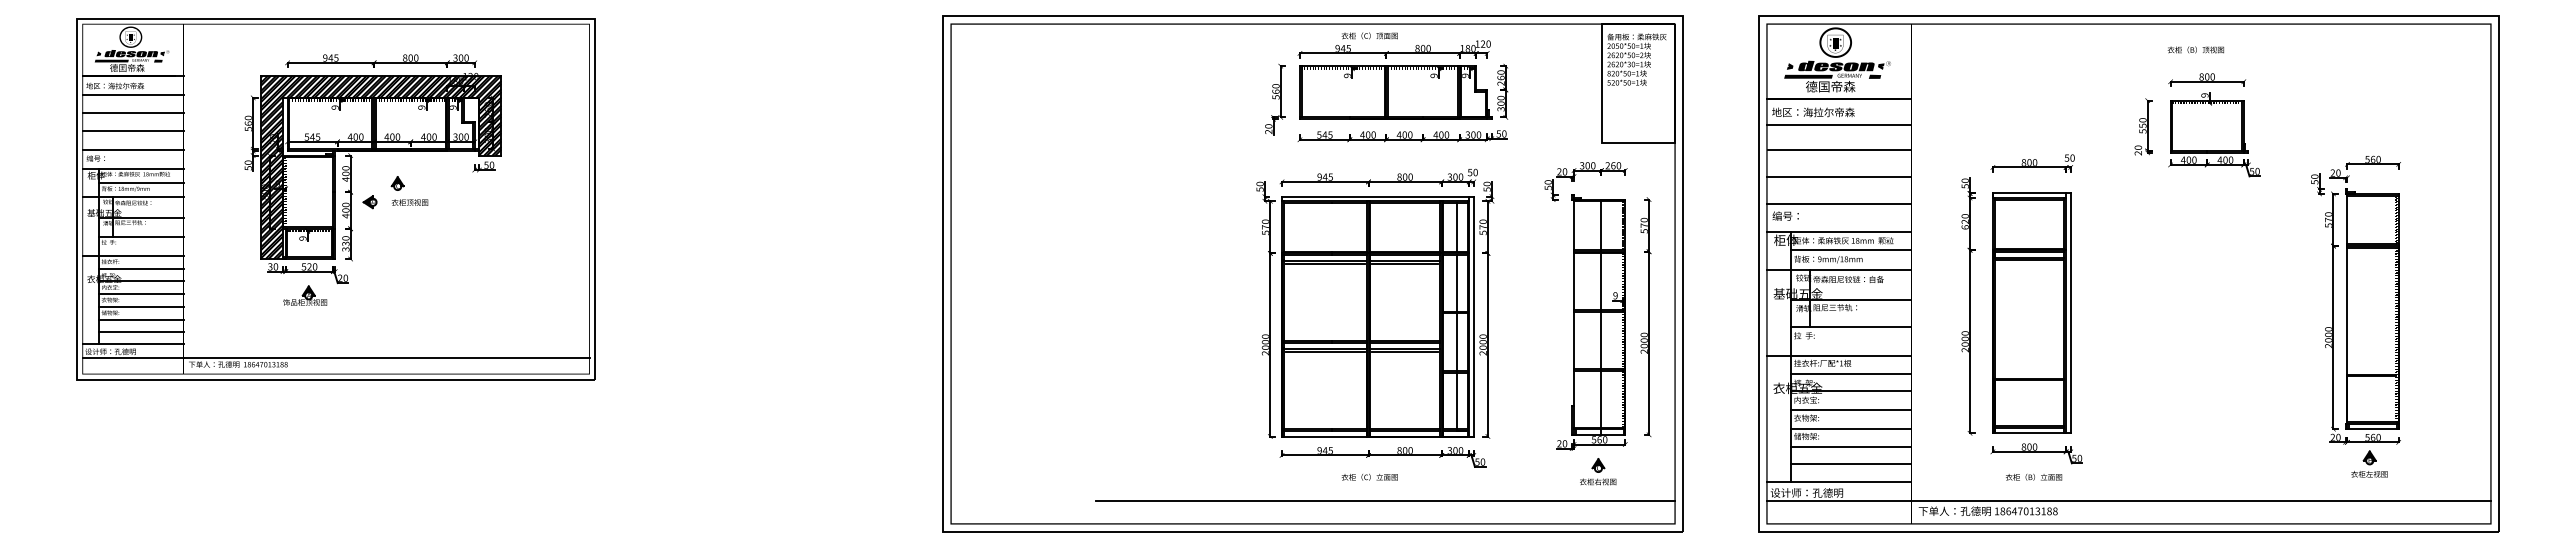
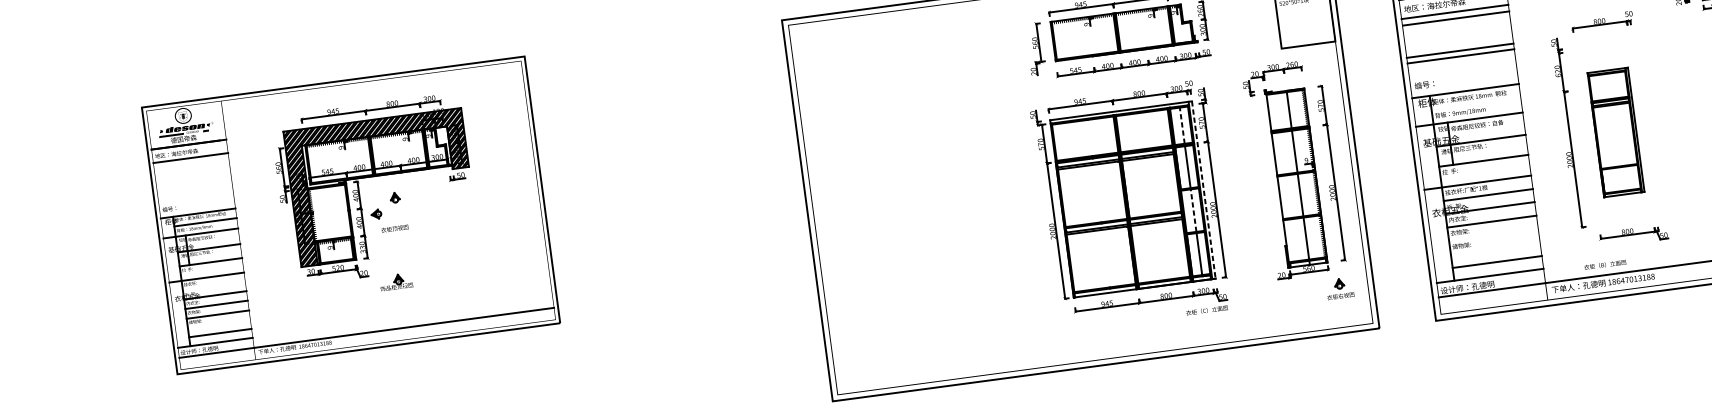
line: (133, 112) -> (192, 171), removed
line: (132, 131) -> (193, 185), removed
line: (132, 149) -> (195, 198), removed
line: (1839, 150) -> (1456, 18), moved
text: (409, 202) -> (394, 228), moved
line: (1838, 203) -> (1460, 56), moved
line: (1456, 226) -> (1182, 125), solid -> dashed
line: (1850, 250) -> (1475, 103), removed
line: (141, 268) -> (214, 285), removed
part: (305, 295) -> (396, 281), moved
part: (2031, 312) -> (1615, 131), size x0.7
line: (1473, 316) -> (1203, 189), solid -> dashed
line: (141, 320) -> (219, 324), removed
line: (1456, 342) -> (1193, 210), solid -> dashed
line: (1850, 428) -> (1493, 235), removed
line: (1850, 447) -> (1495, 249), removed
part: (1598, 471) -> (1340, 288), moved
text: (2034, 476) -> (1605, 264), moved
text: (1369, 477) -> (1206, 310), moved
line: (1385, 500) -> (1156, 334), removed

